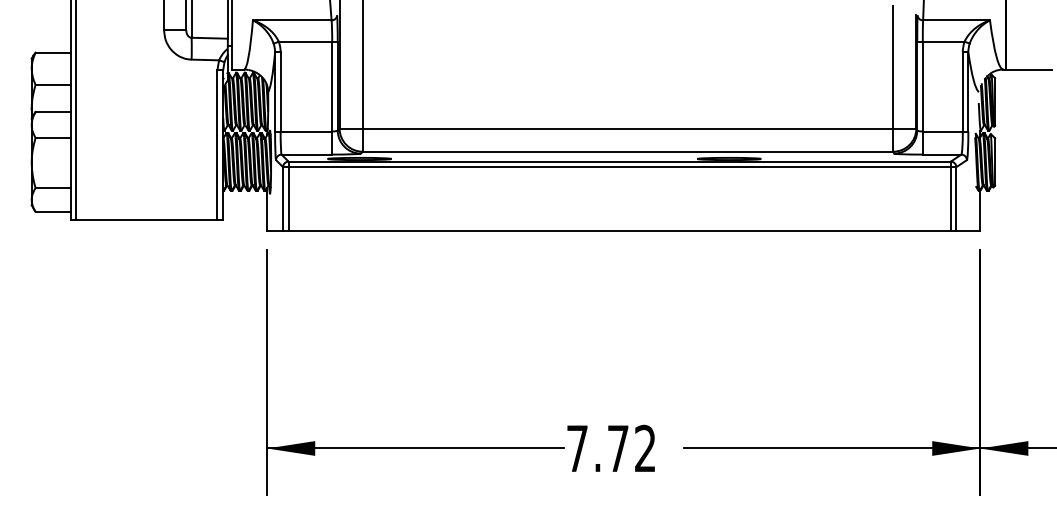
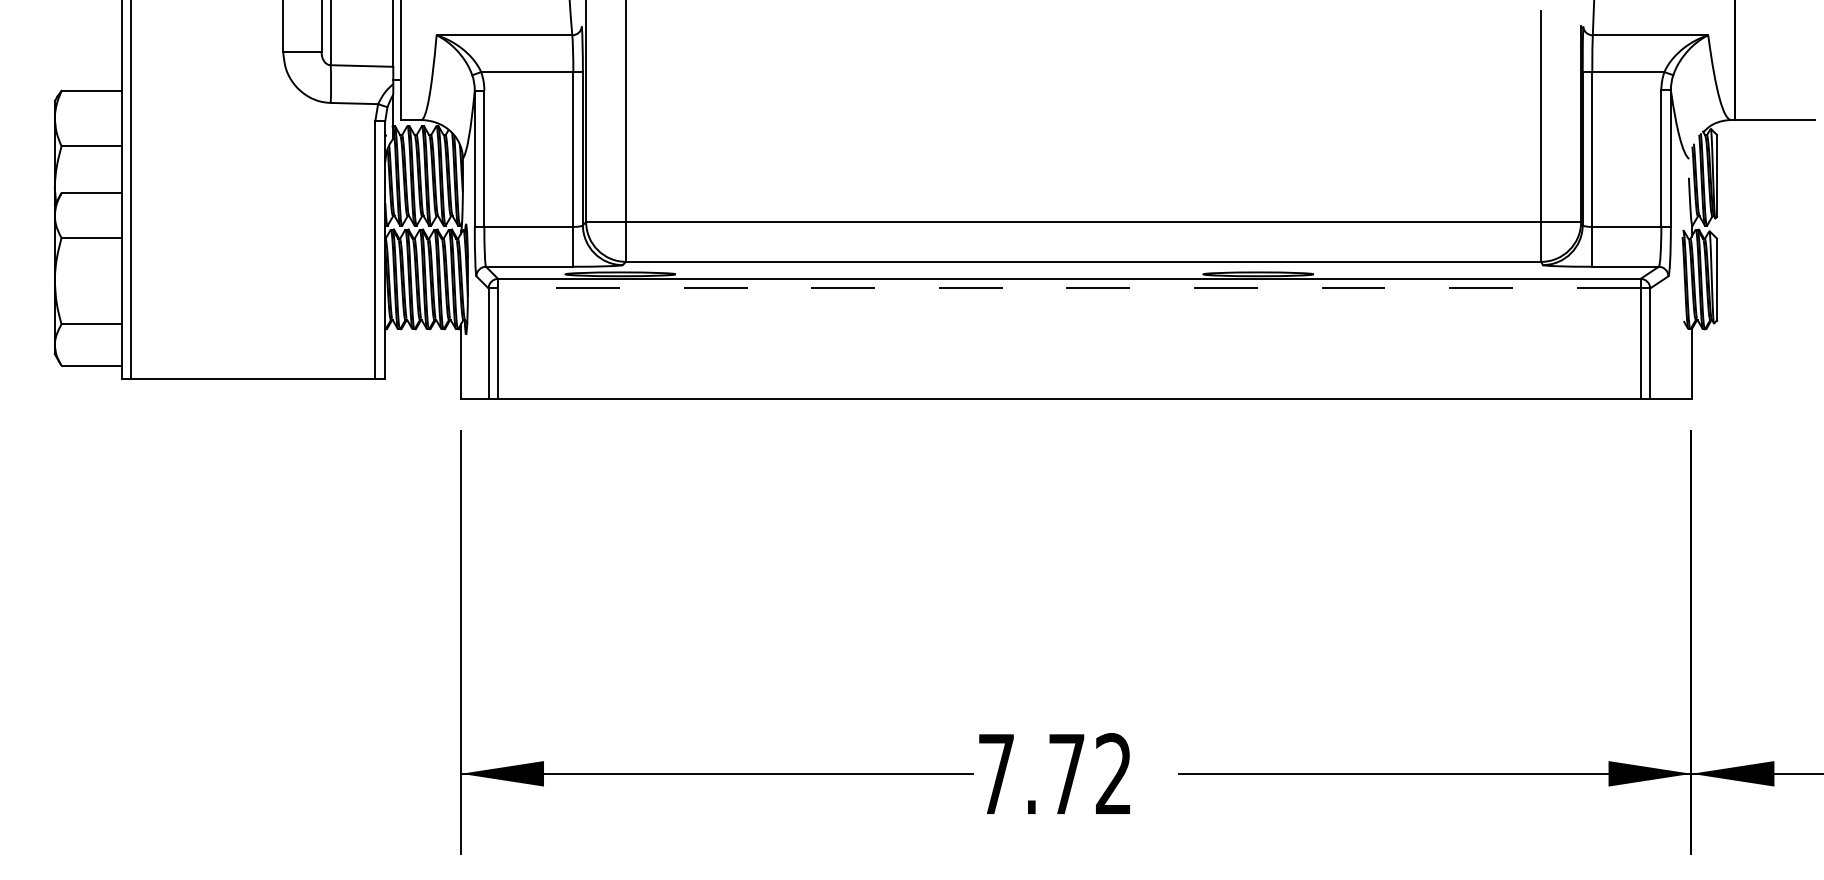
line: (619, 167) -> (1069, 289), solid -> dashed

